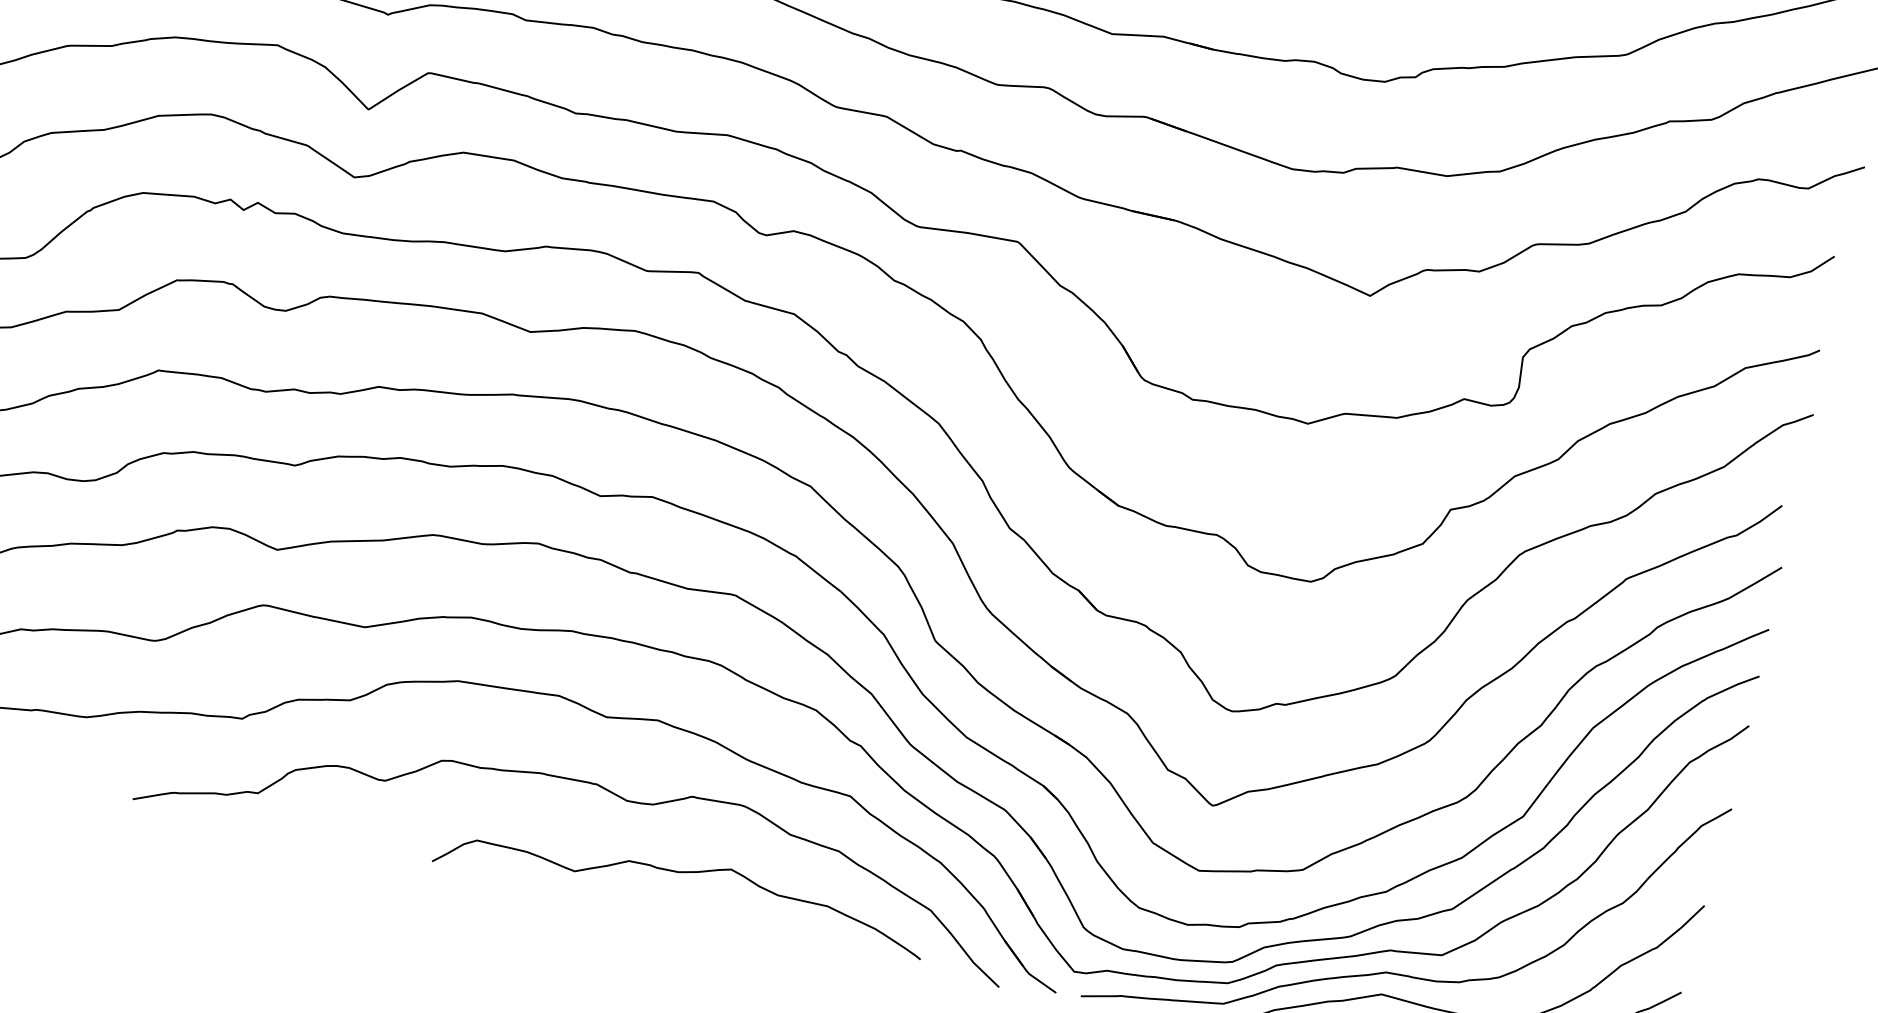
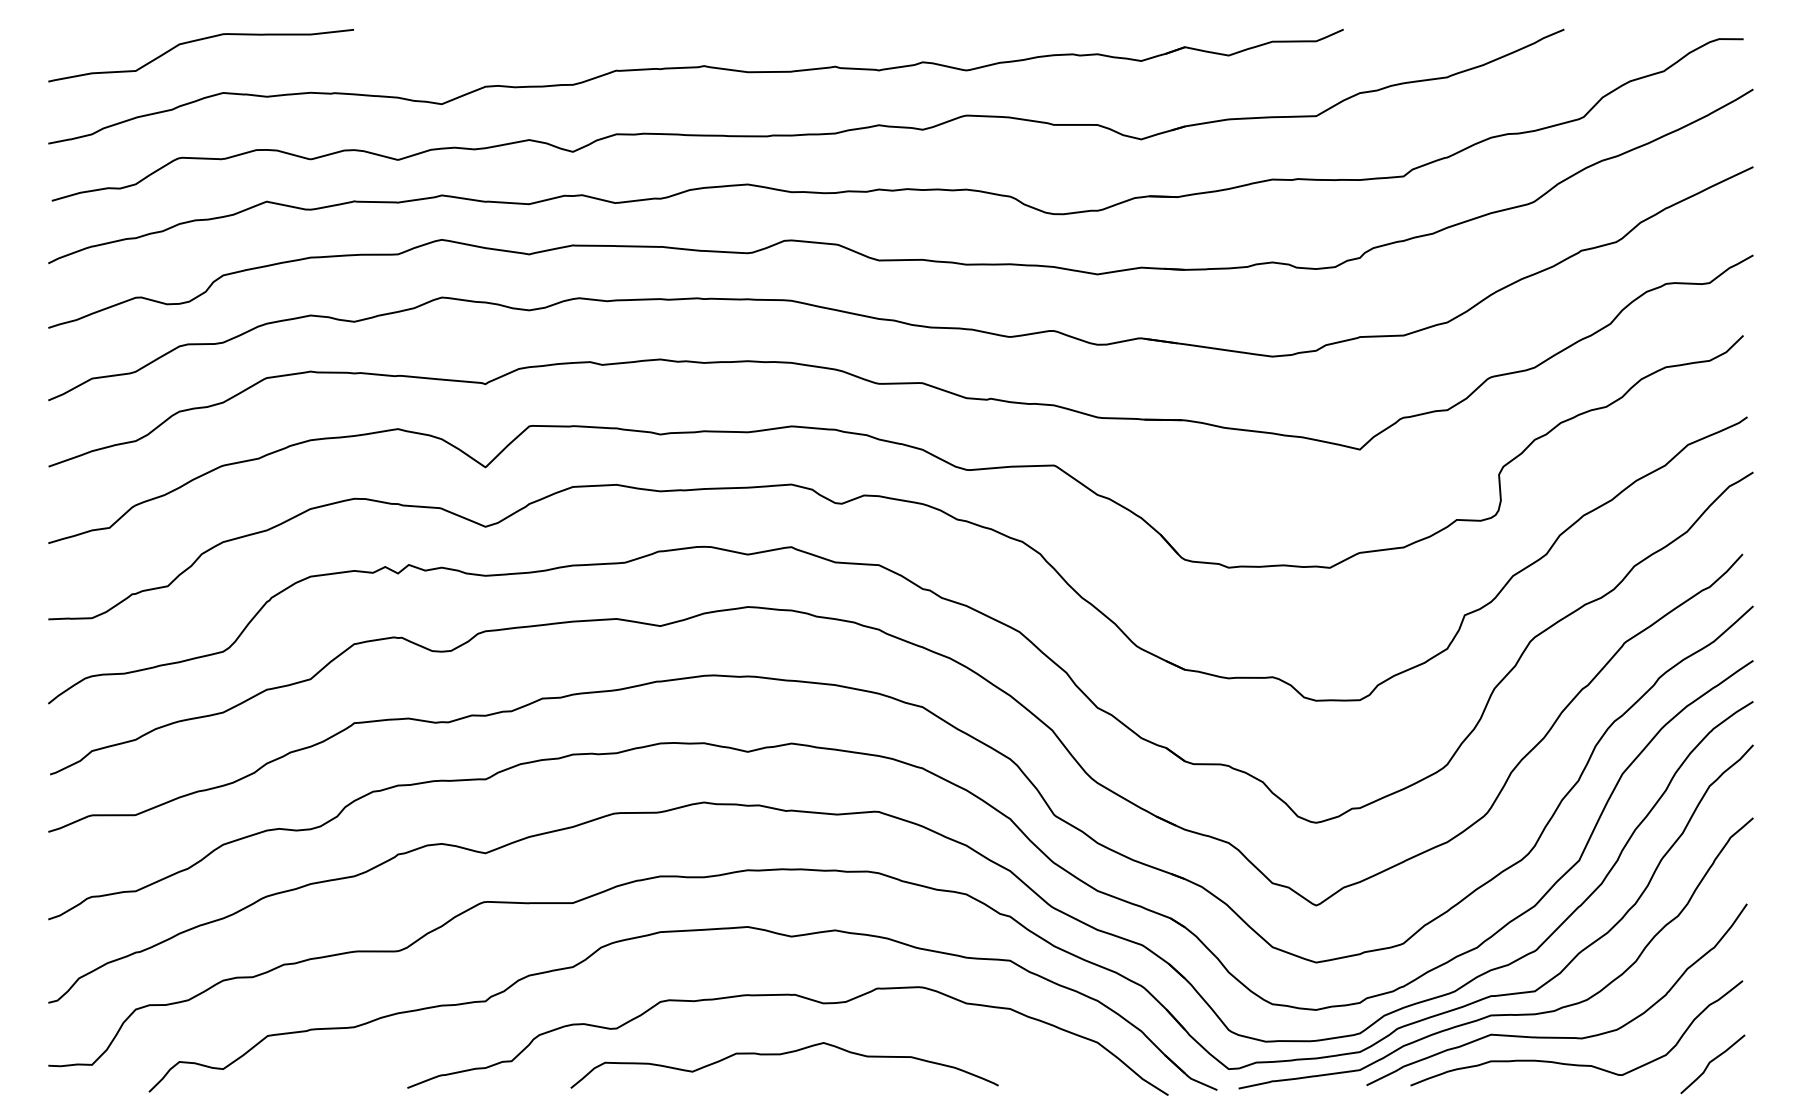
curve: (678, 873) -> (780, 1055), moved

